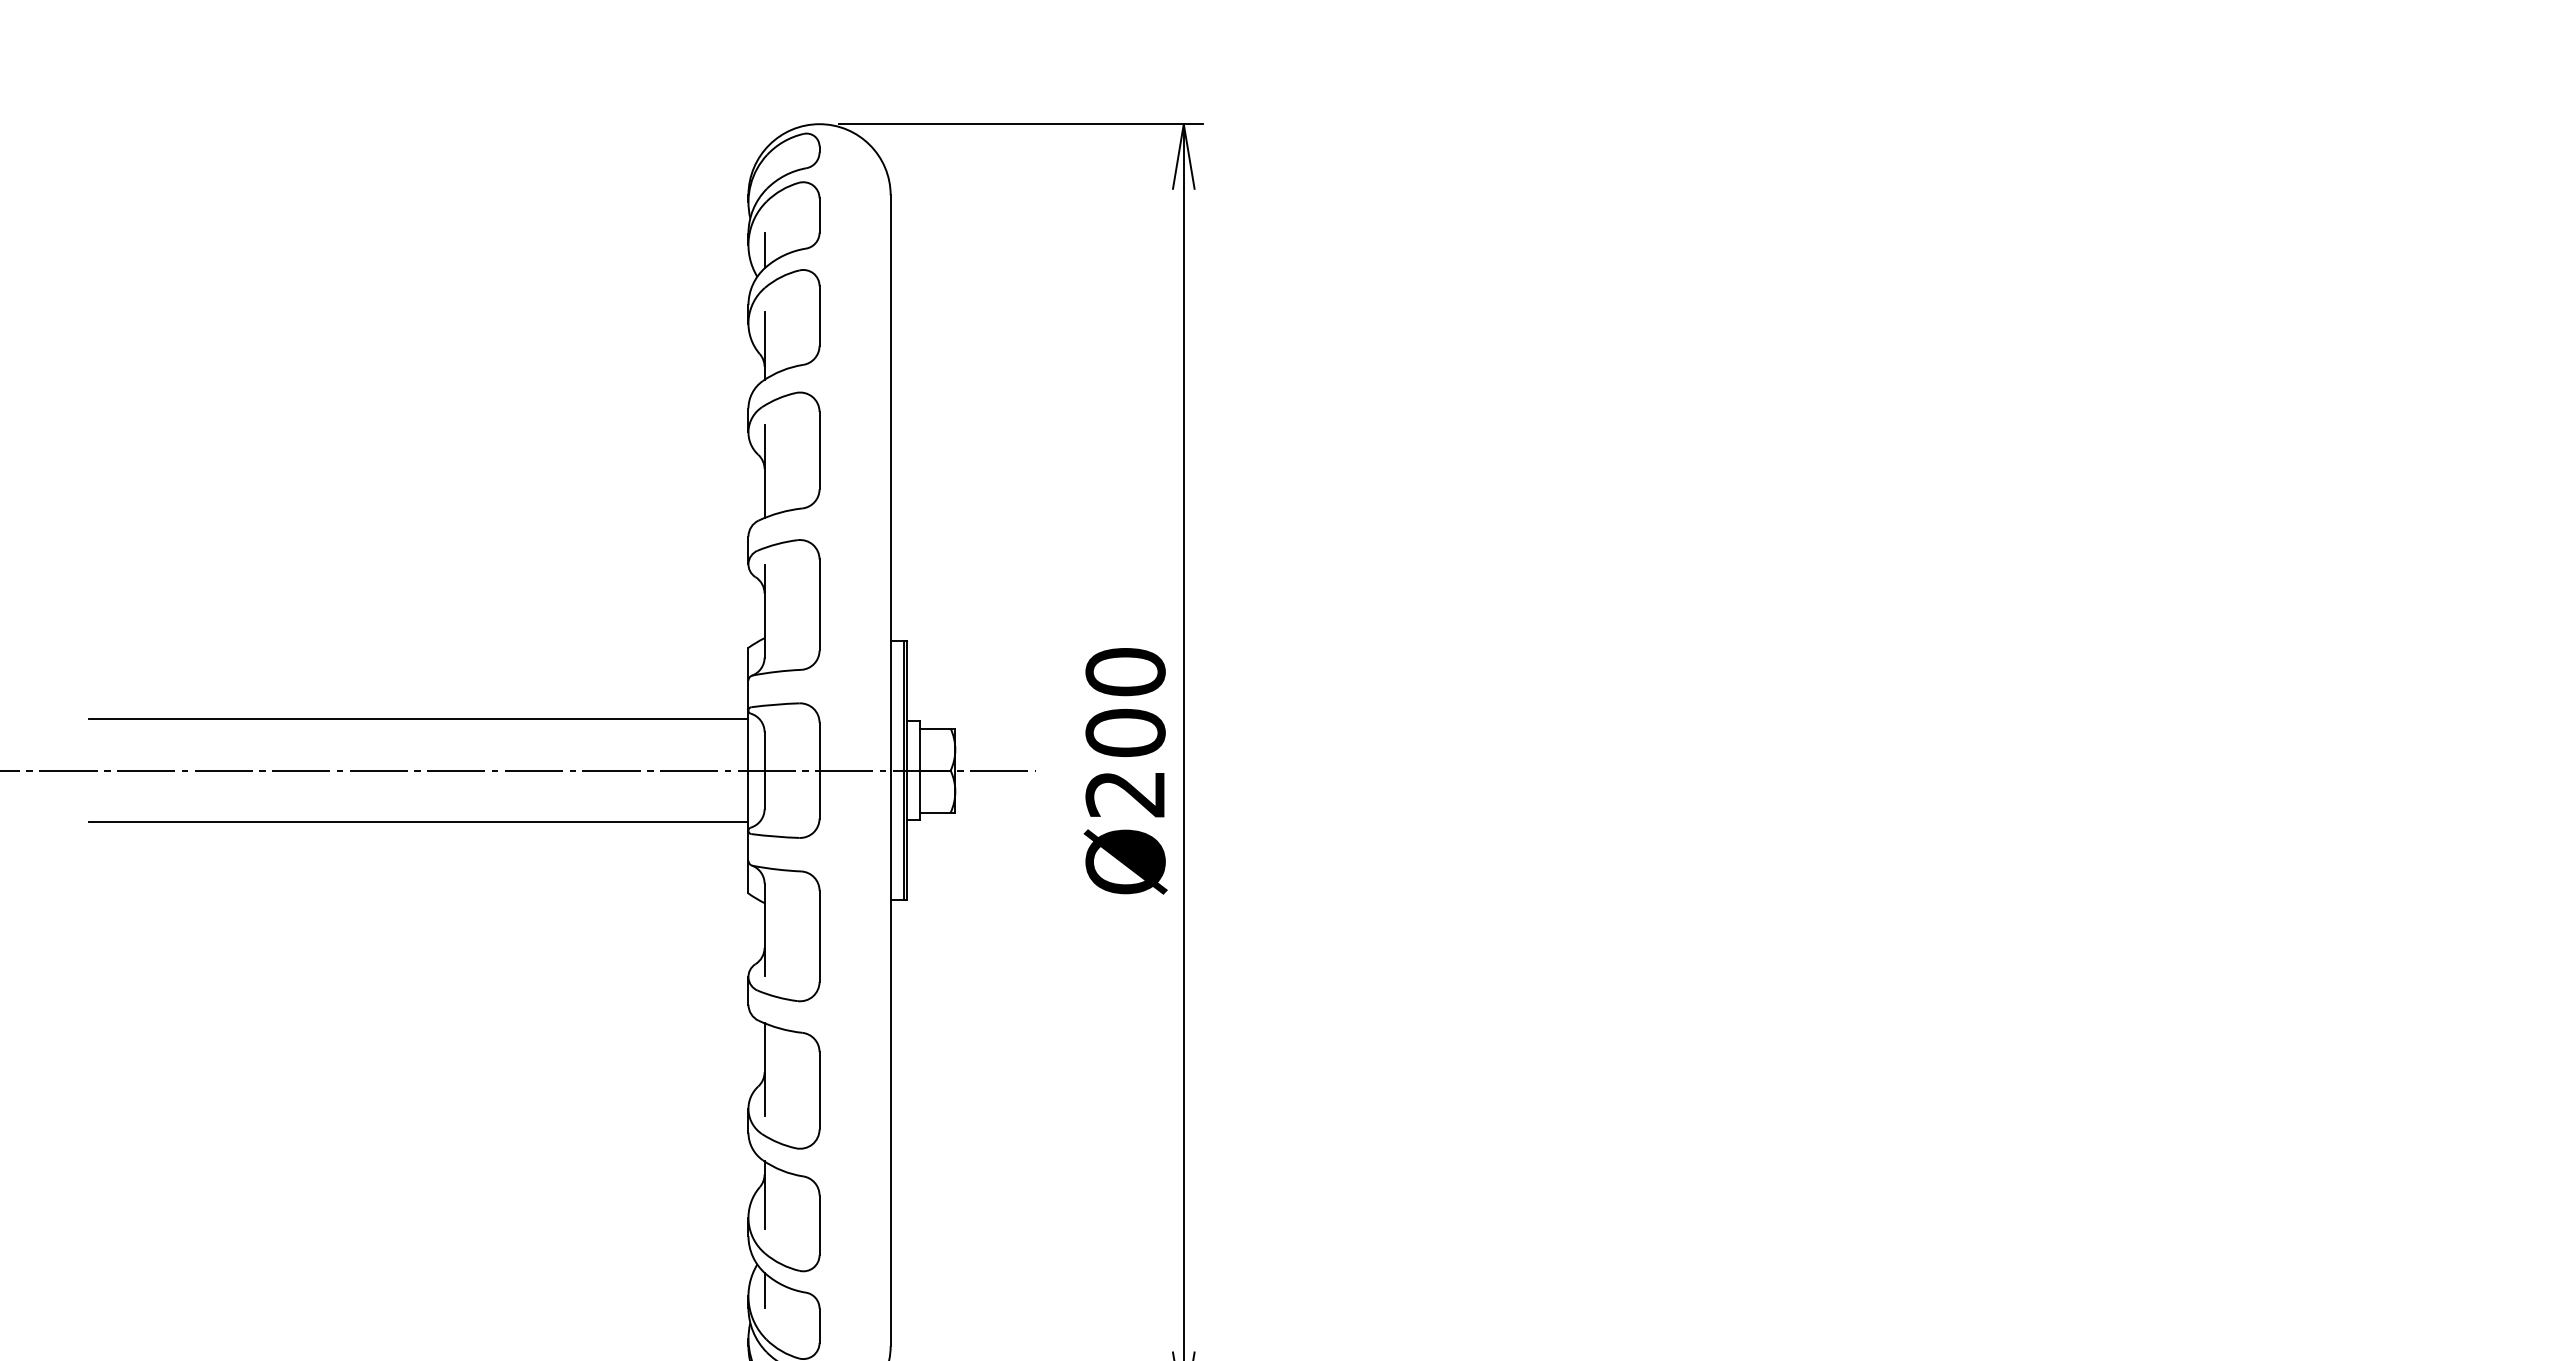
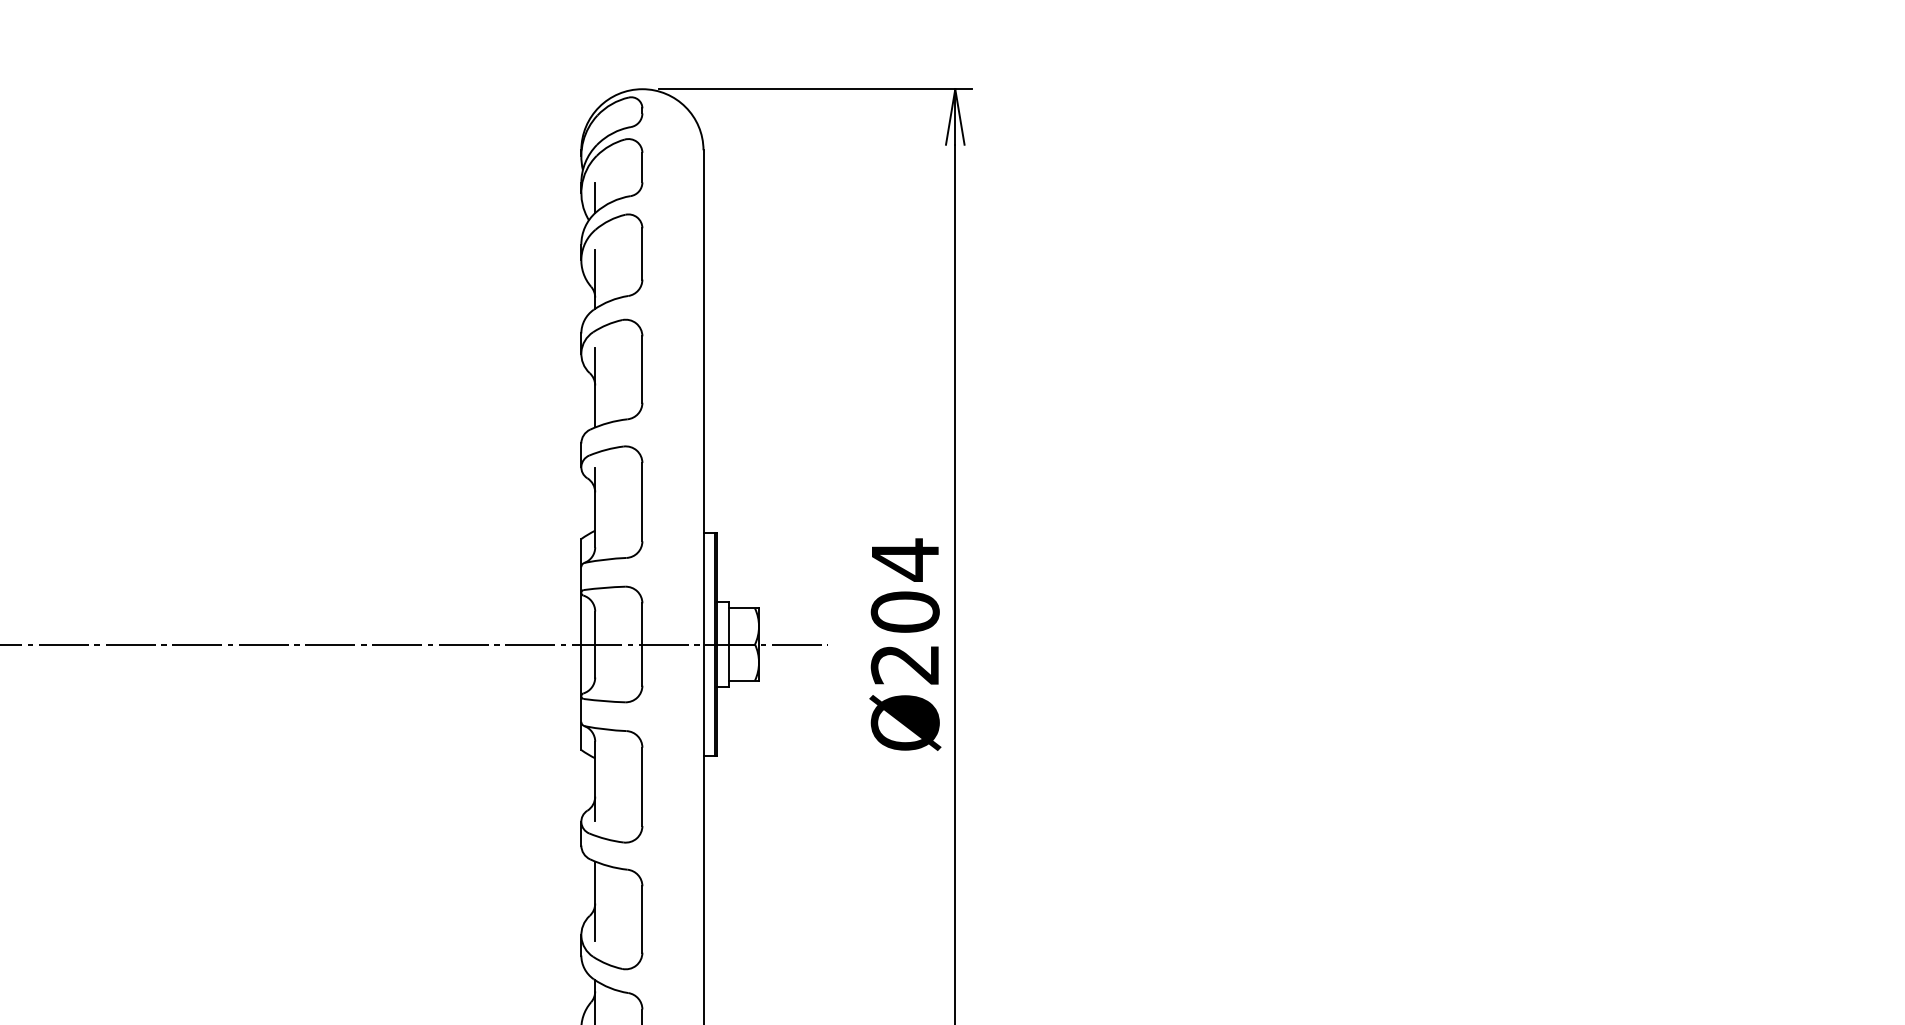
text: (1125, 672) -> (905, 560), Ø200 -> Ø204
line: (418, 718) -> (297, 599), removed
line: (418, 822) -> (297, 689), removed

